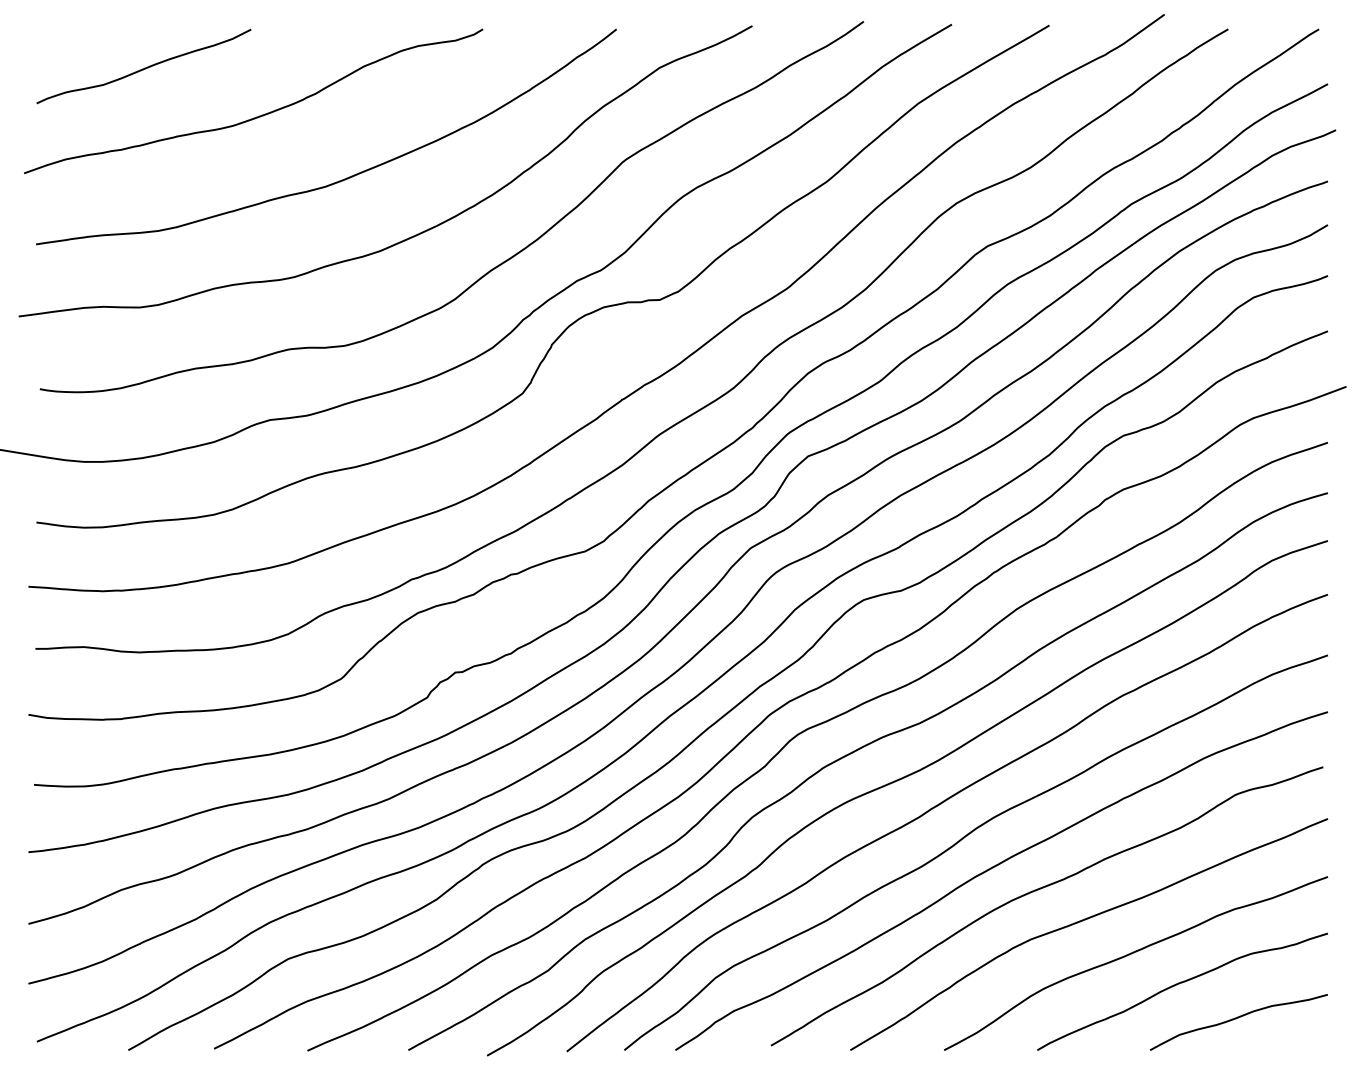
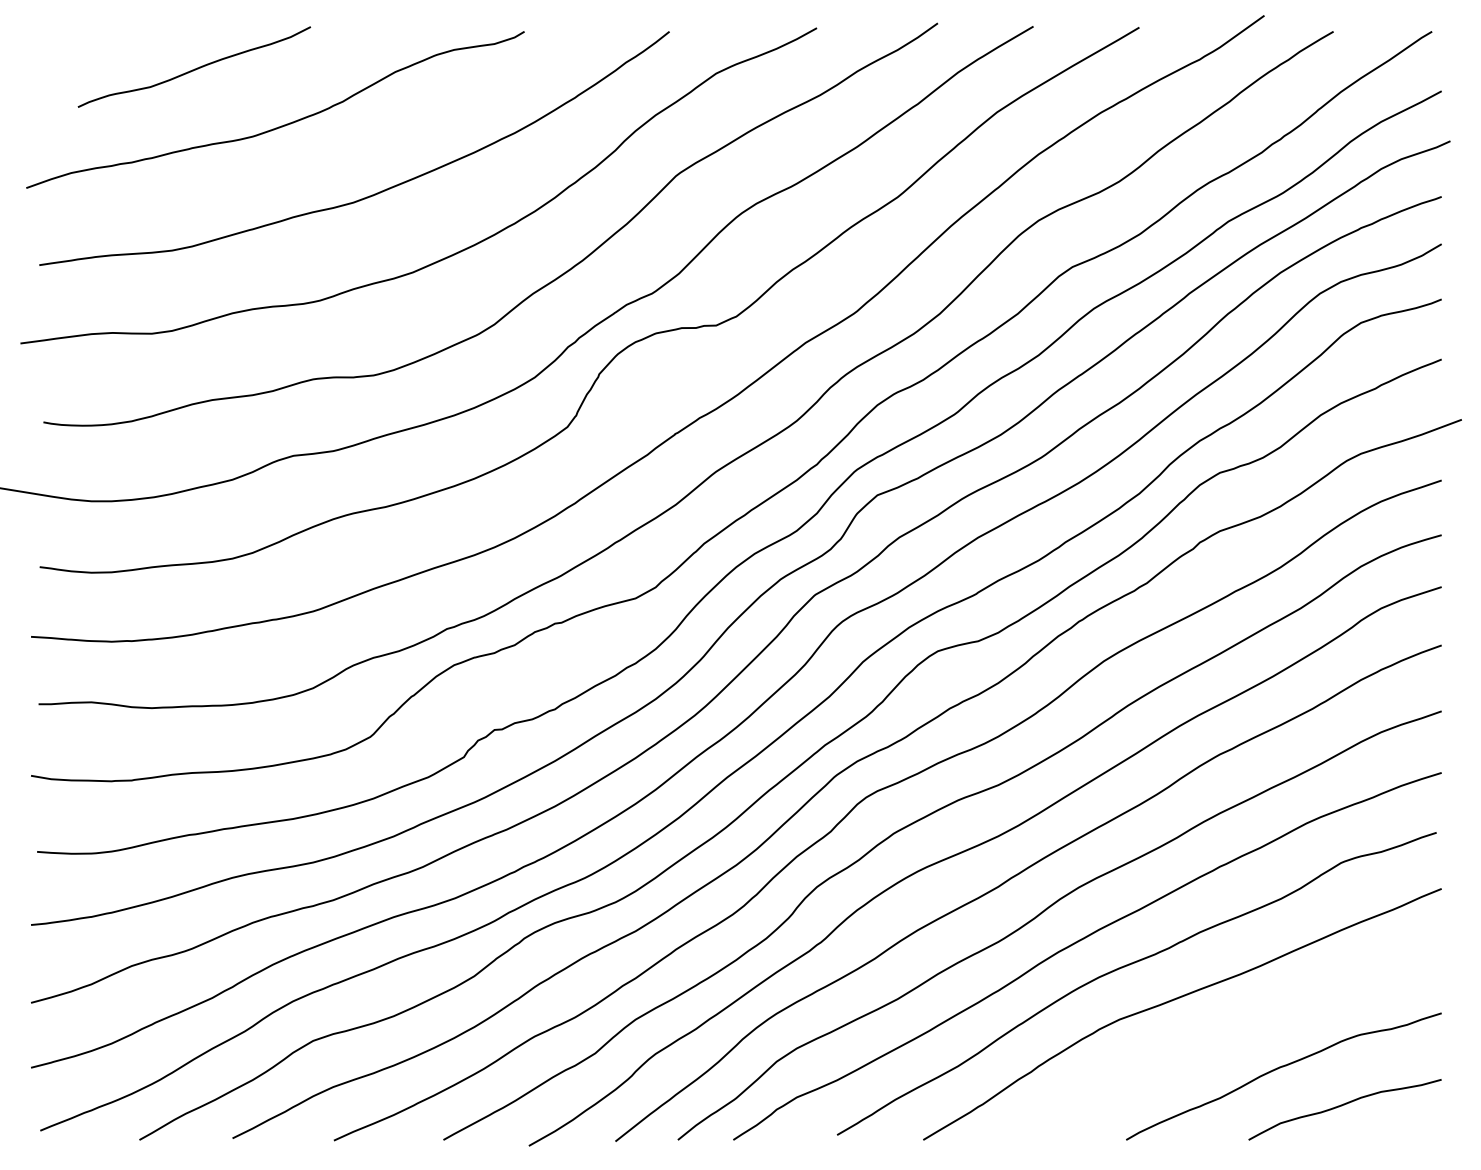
curve: (144, 67) -> (194, 68), moved
curve: (1130, 954) -> (1227, 1036), removed

